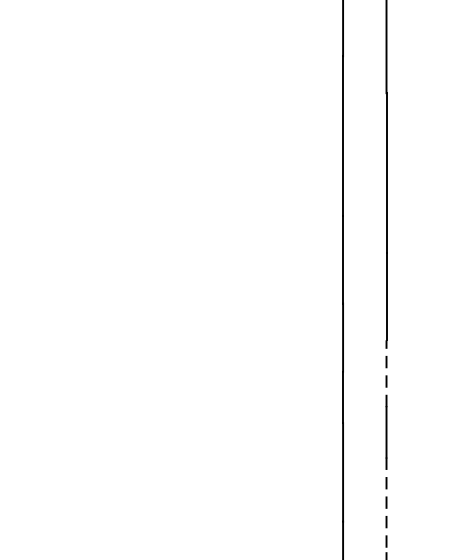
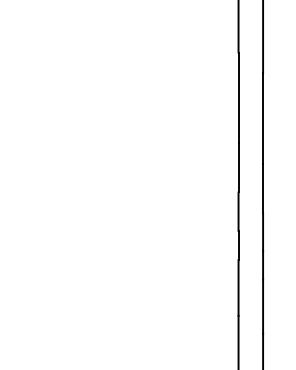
line: (387, 374) -> (263, 232), dashed -> solid
line: (387, 506) -> (263, 307), dashed -> solid

